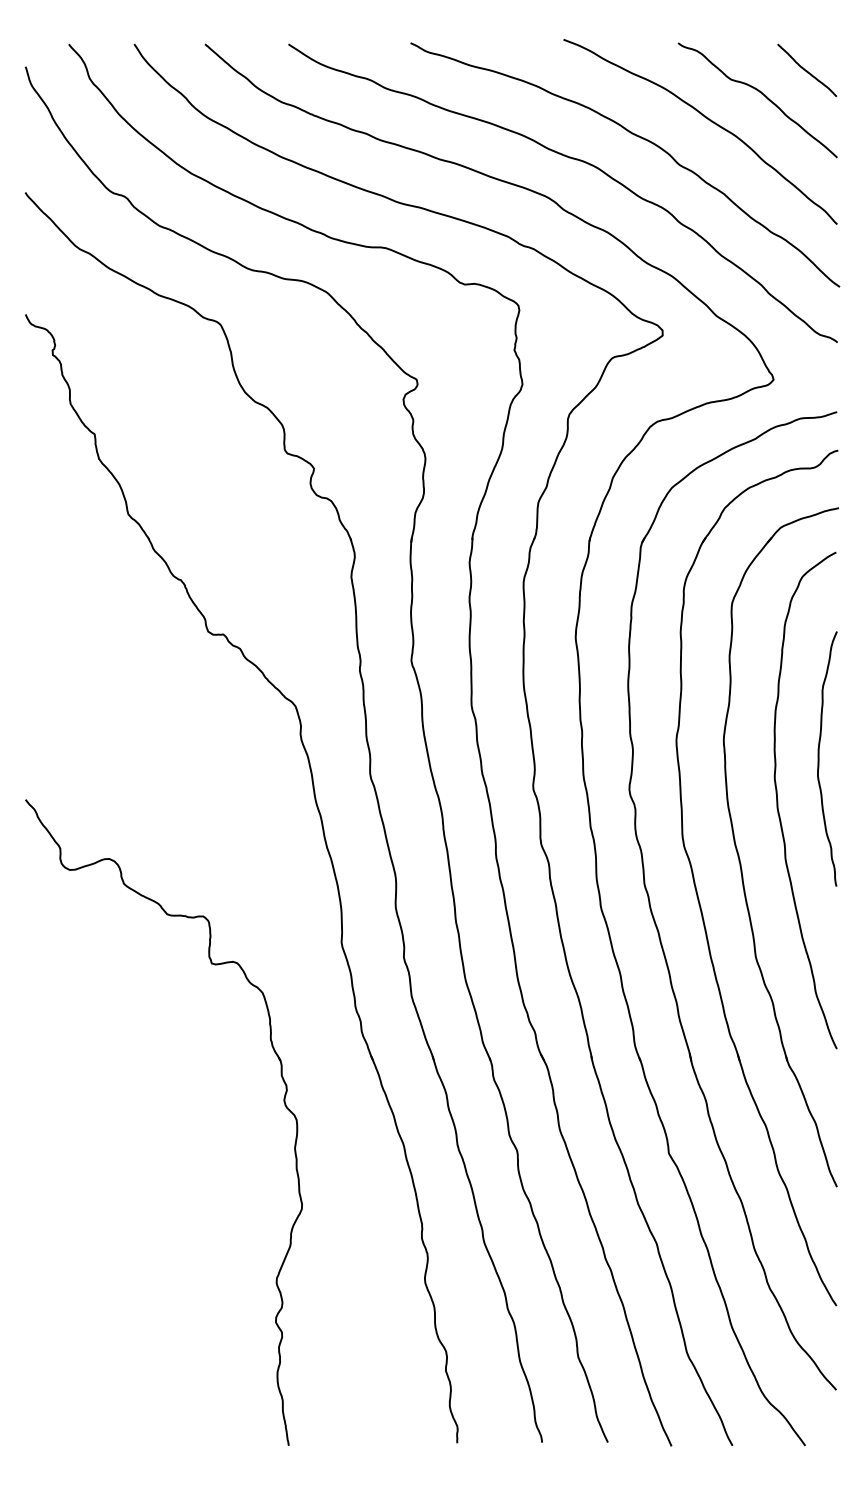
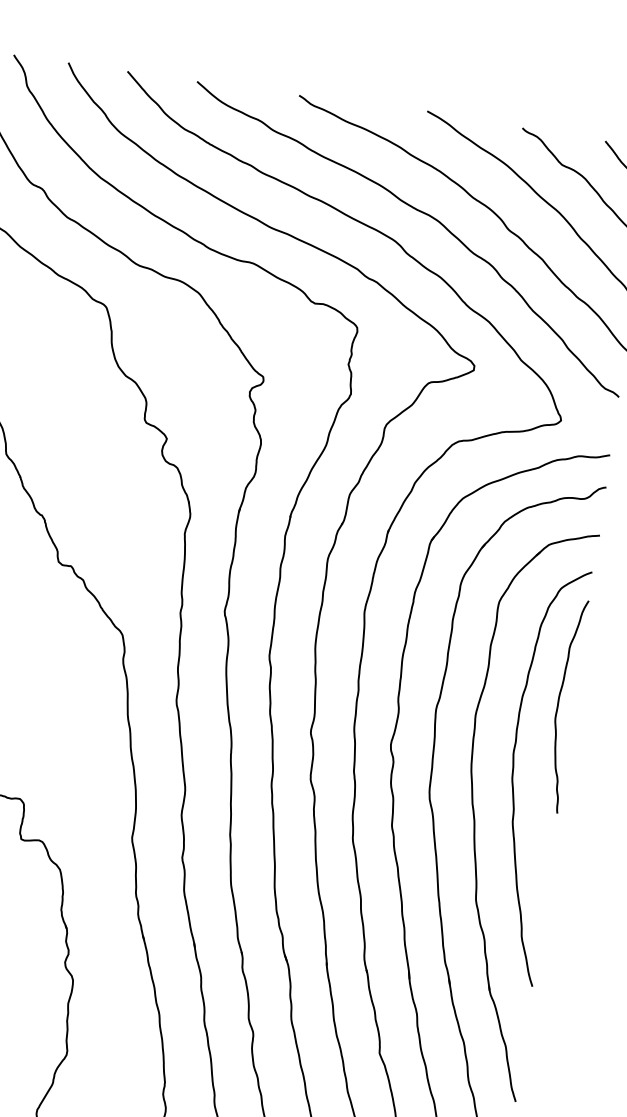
curve: (819, 758) -> (558, 704), moved

